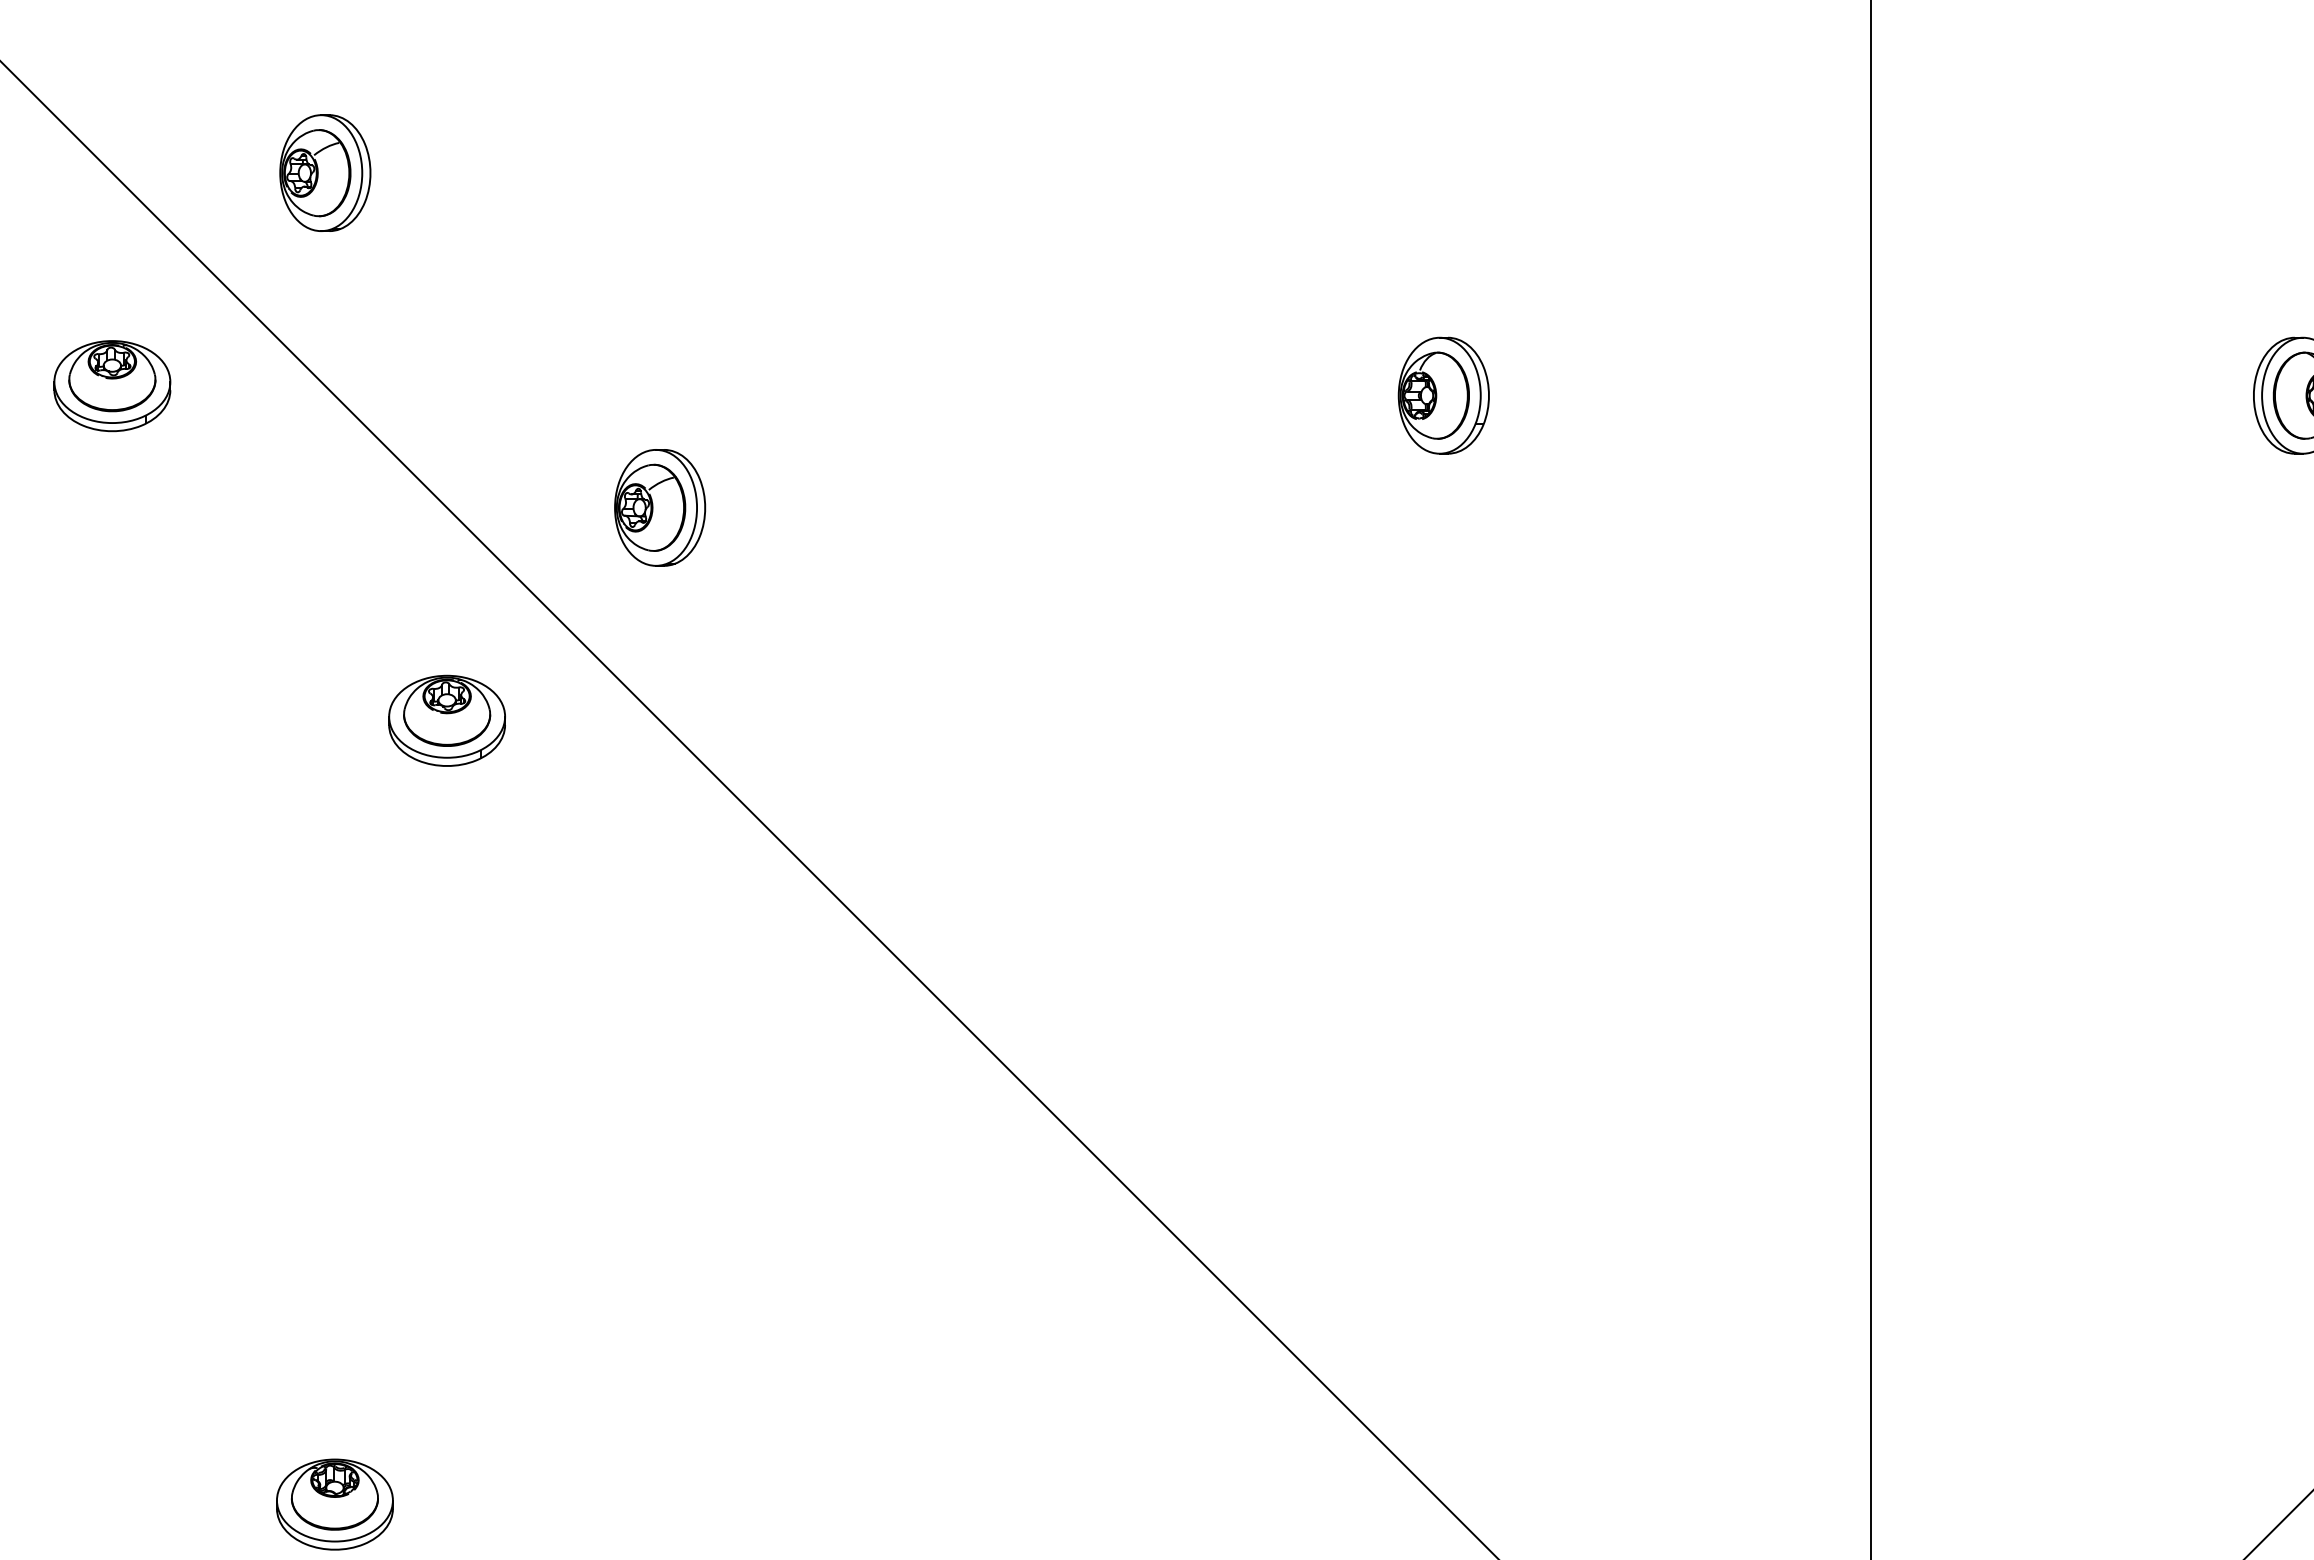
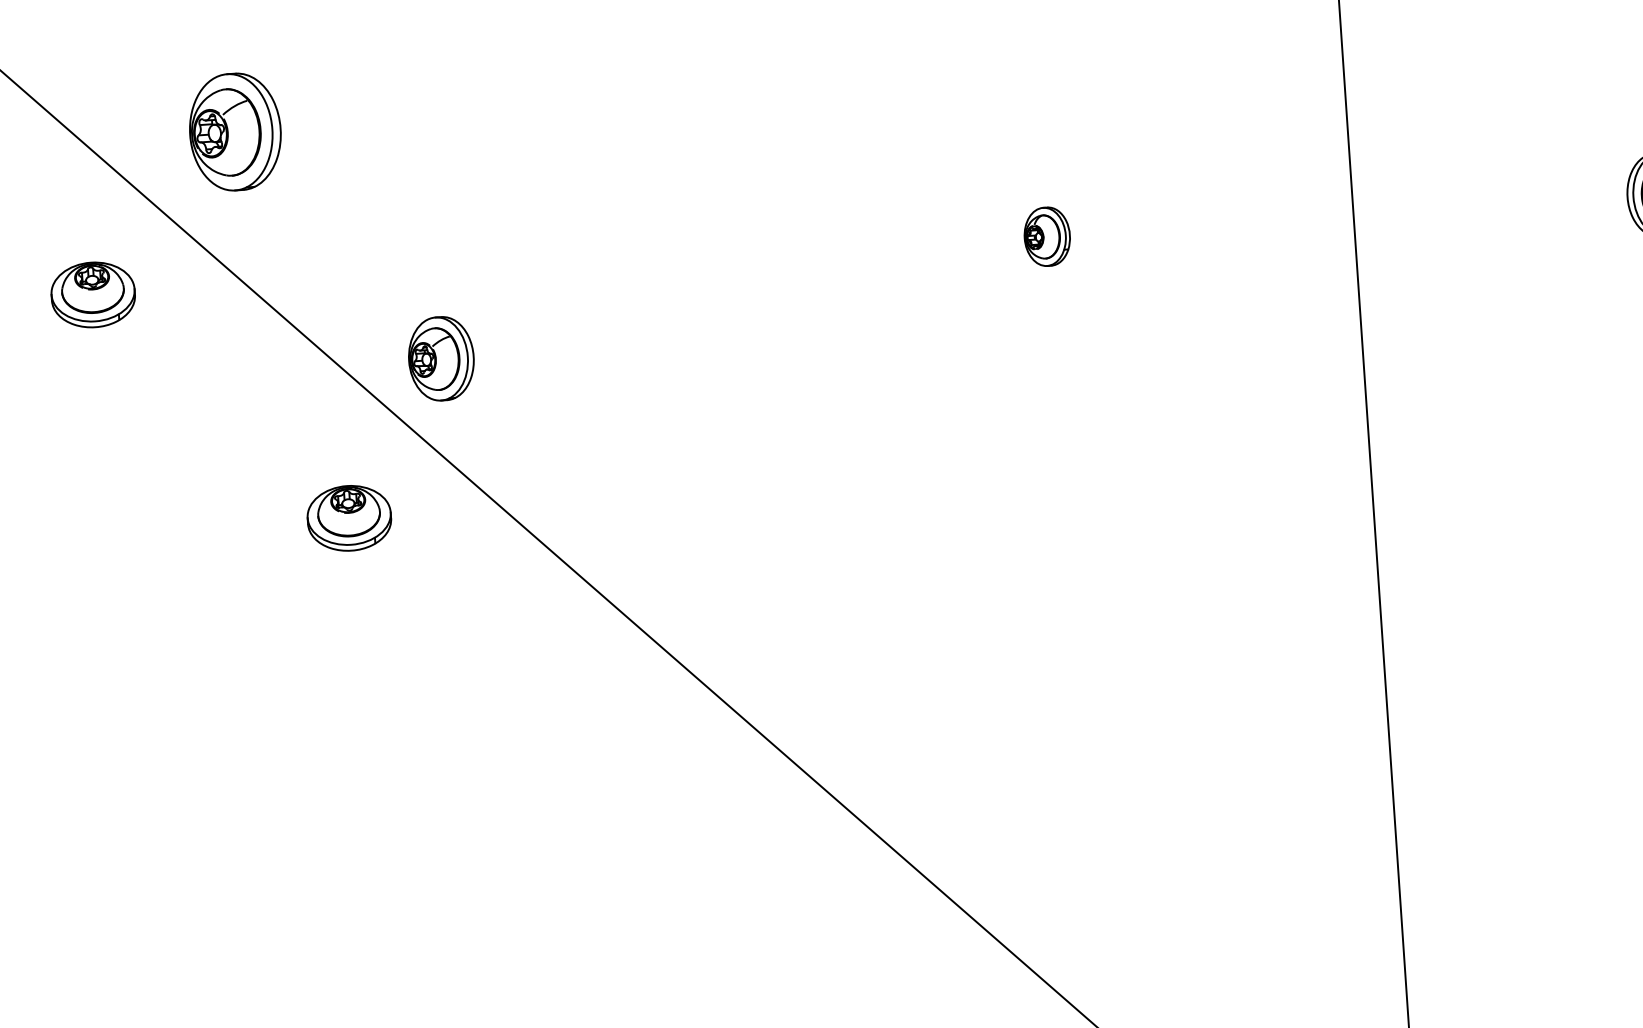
part: (325, 172) -> (235, 131), size x1.4
part: (1443, 395) -> (1047, 236), size x0.7
part: (660, 507) -> (441, 358), moved

